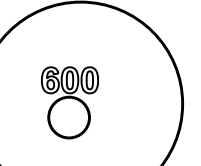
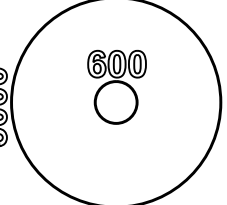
part: (69, 102) -> (116, 86), moved

